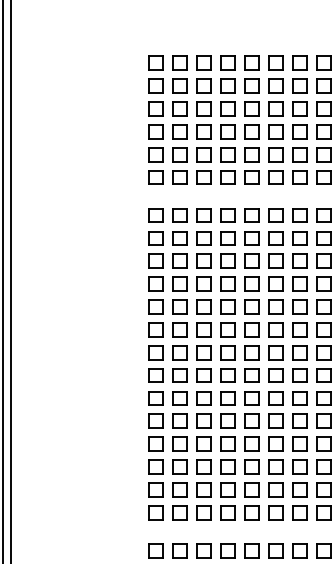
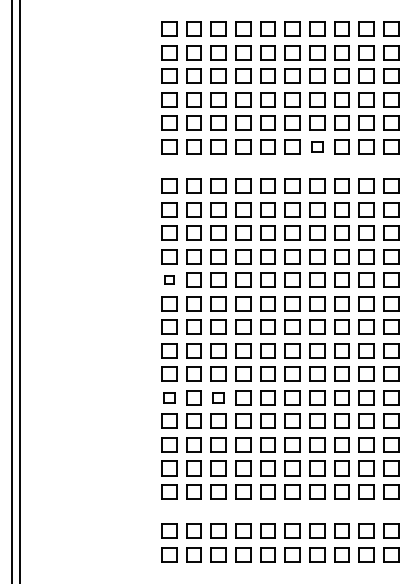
part: (299, 177) -> (317, 146), size x0.7
part: (156, 306) -> (169, 279), size x0.6
part: (156, 420) -> (169, 397), size x0.7
part: (203, 420) -> (218, 397), size x0.7

